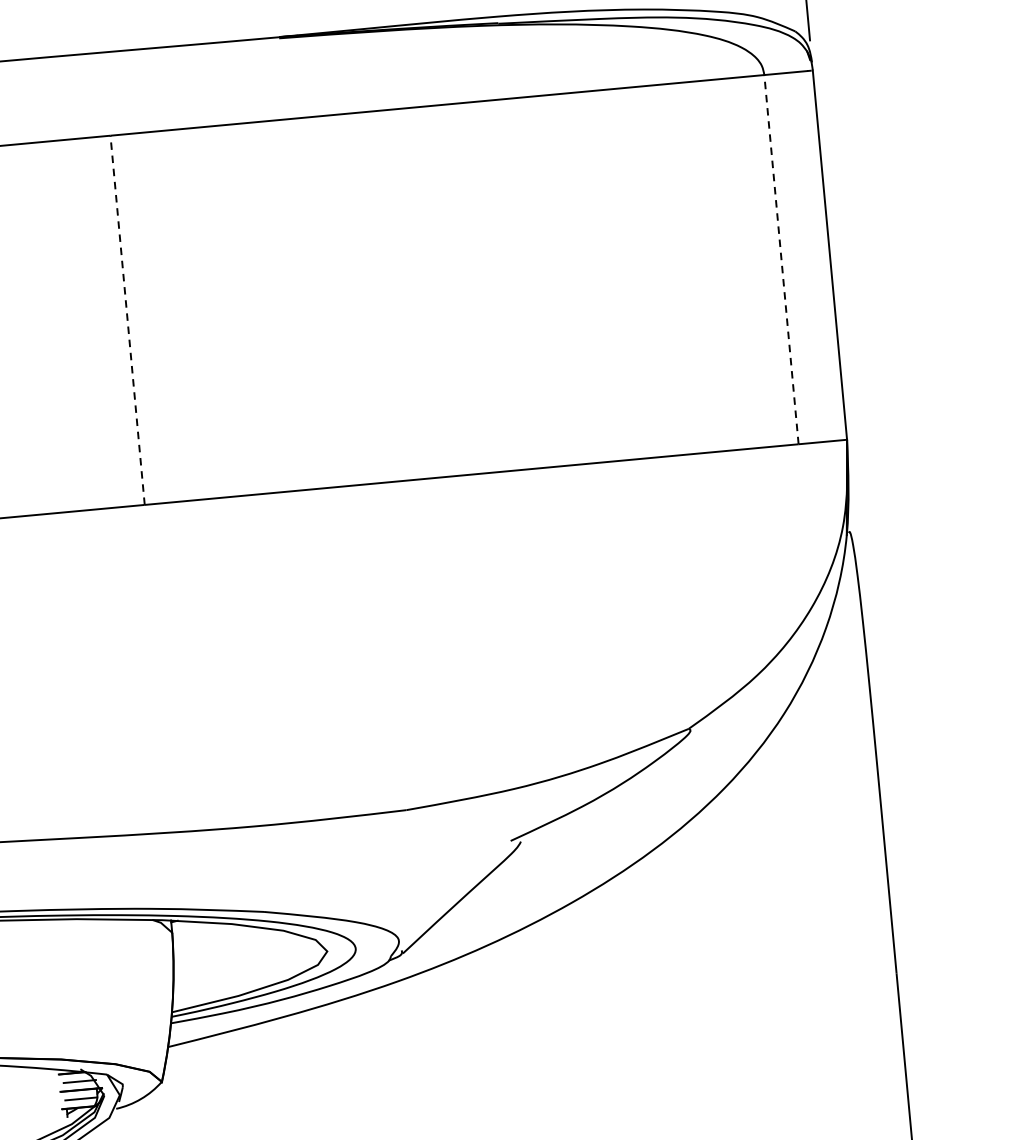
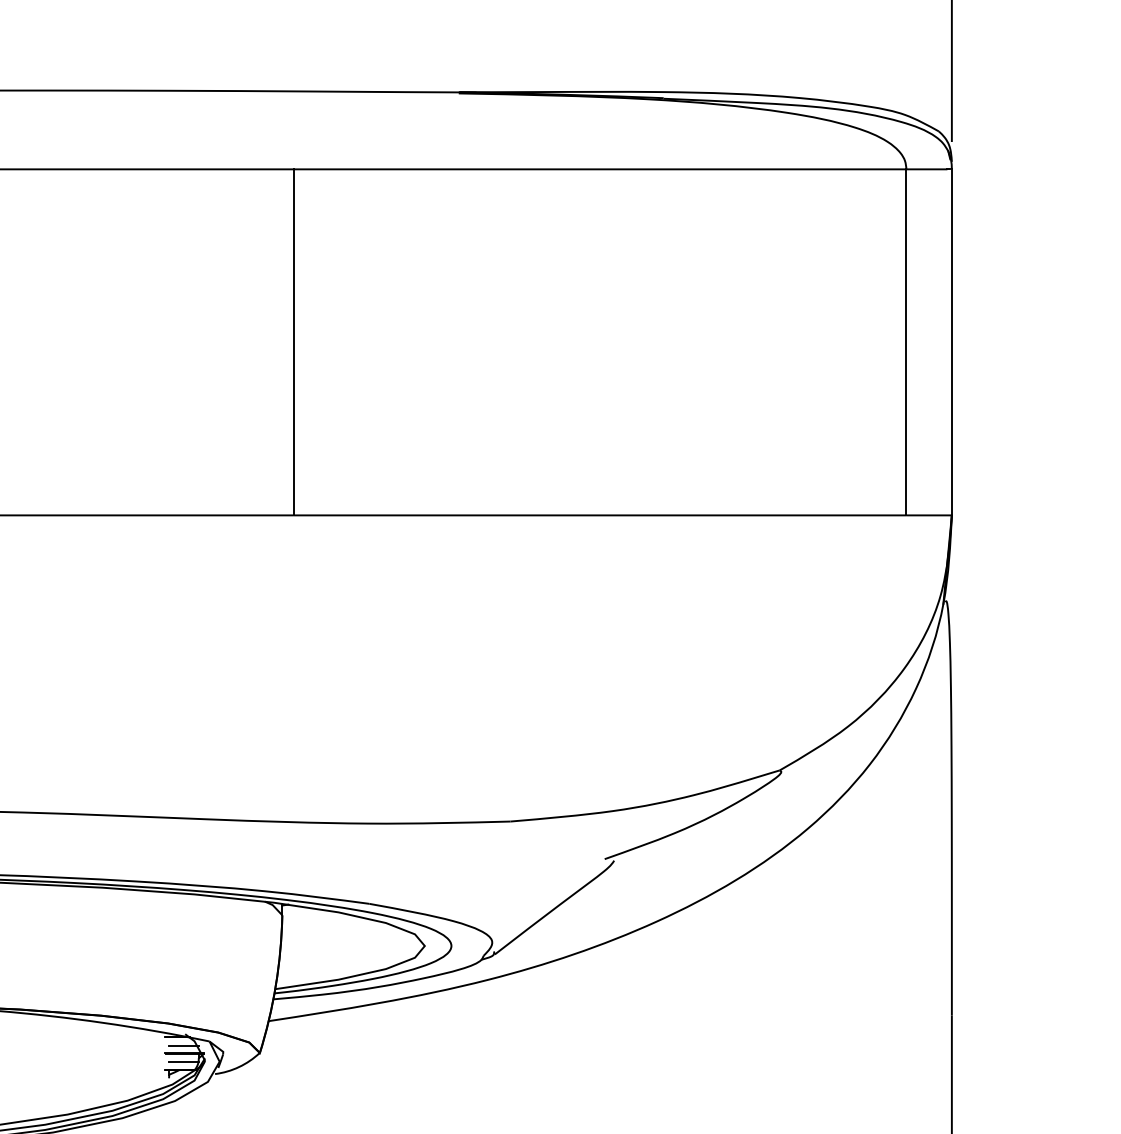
line: (781, 258) -> (906, 341), dashed -> solid
line: (127, 319) -> (293, 341), dashed -> solid

